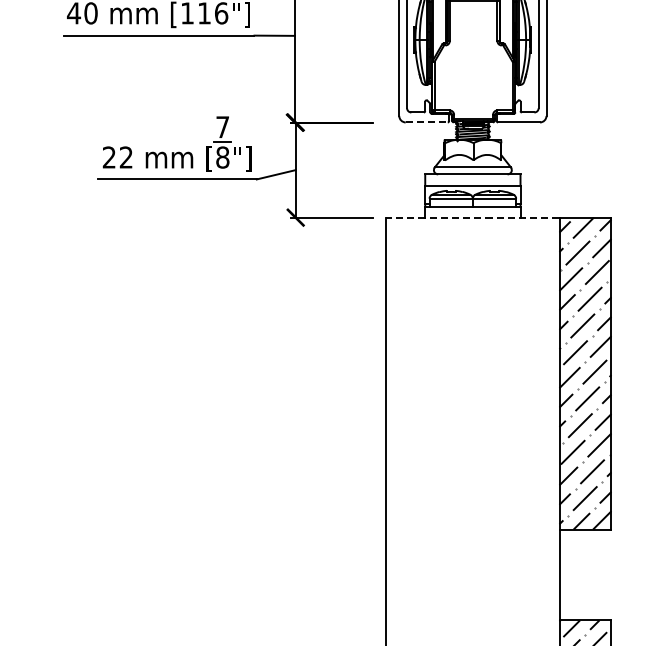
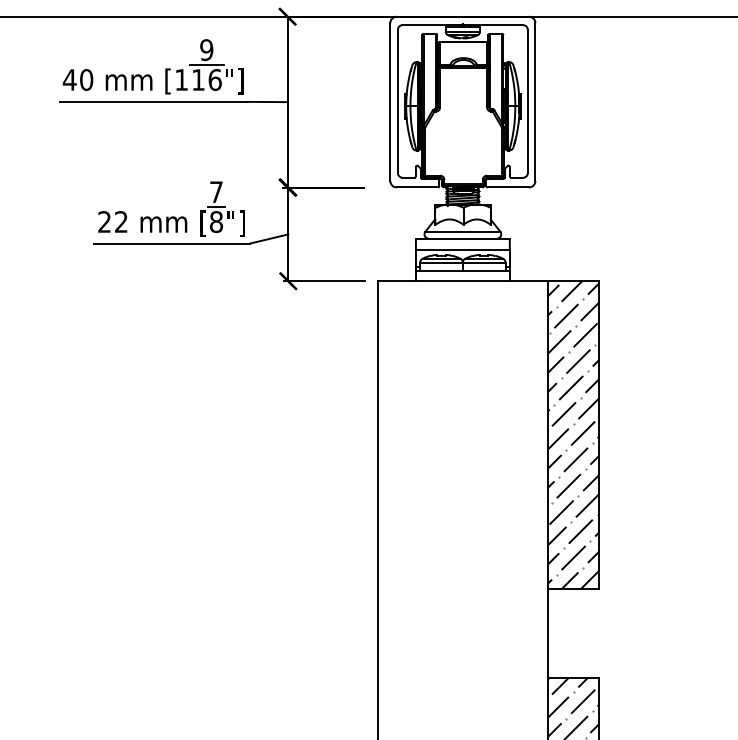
line: (426, 122) -> (417, 187), dashed -> solid
line: (472, 217) -> (462, 281), dashed -> solid

